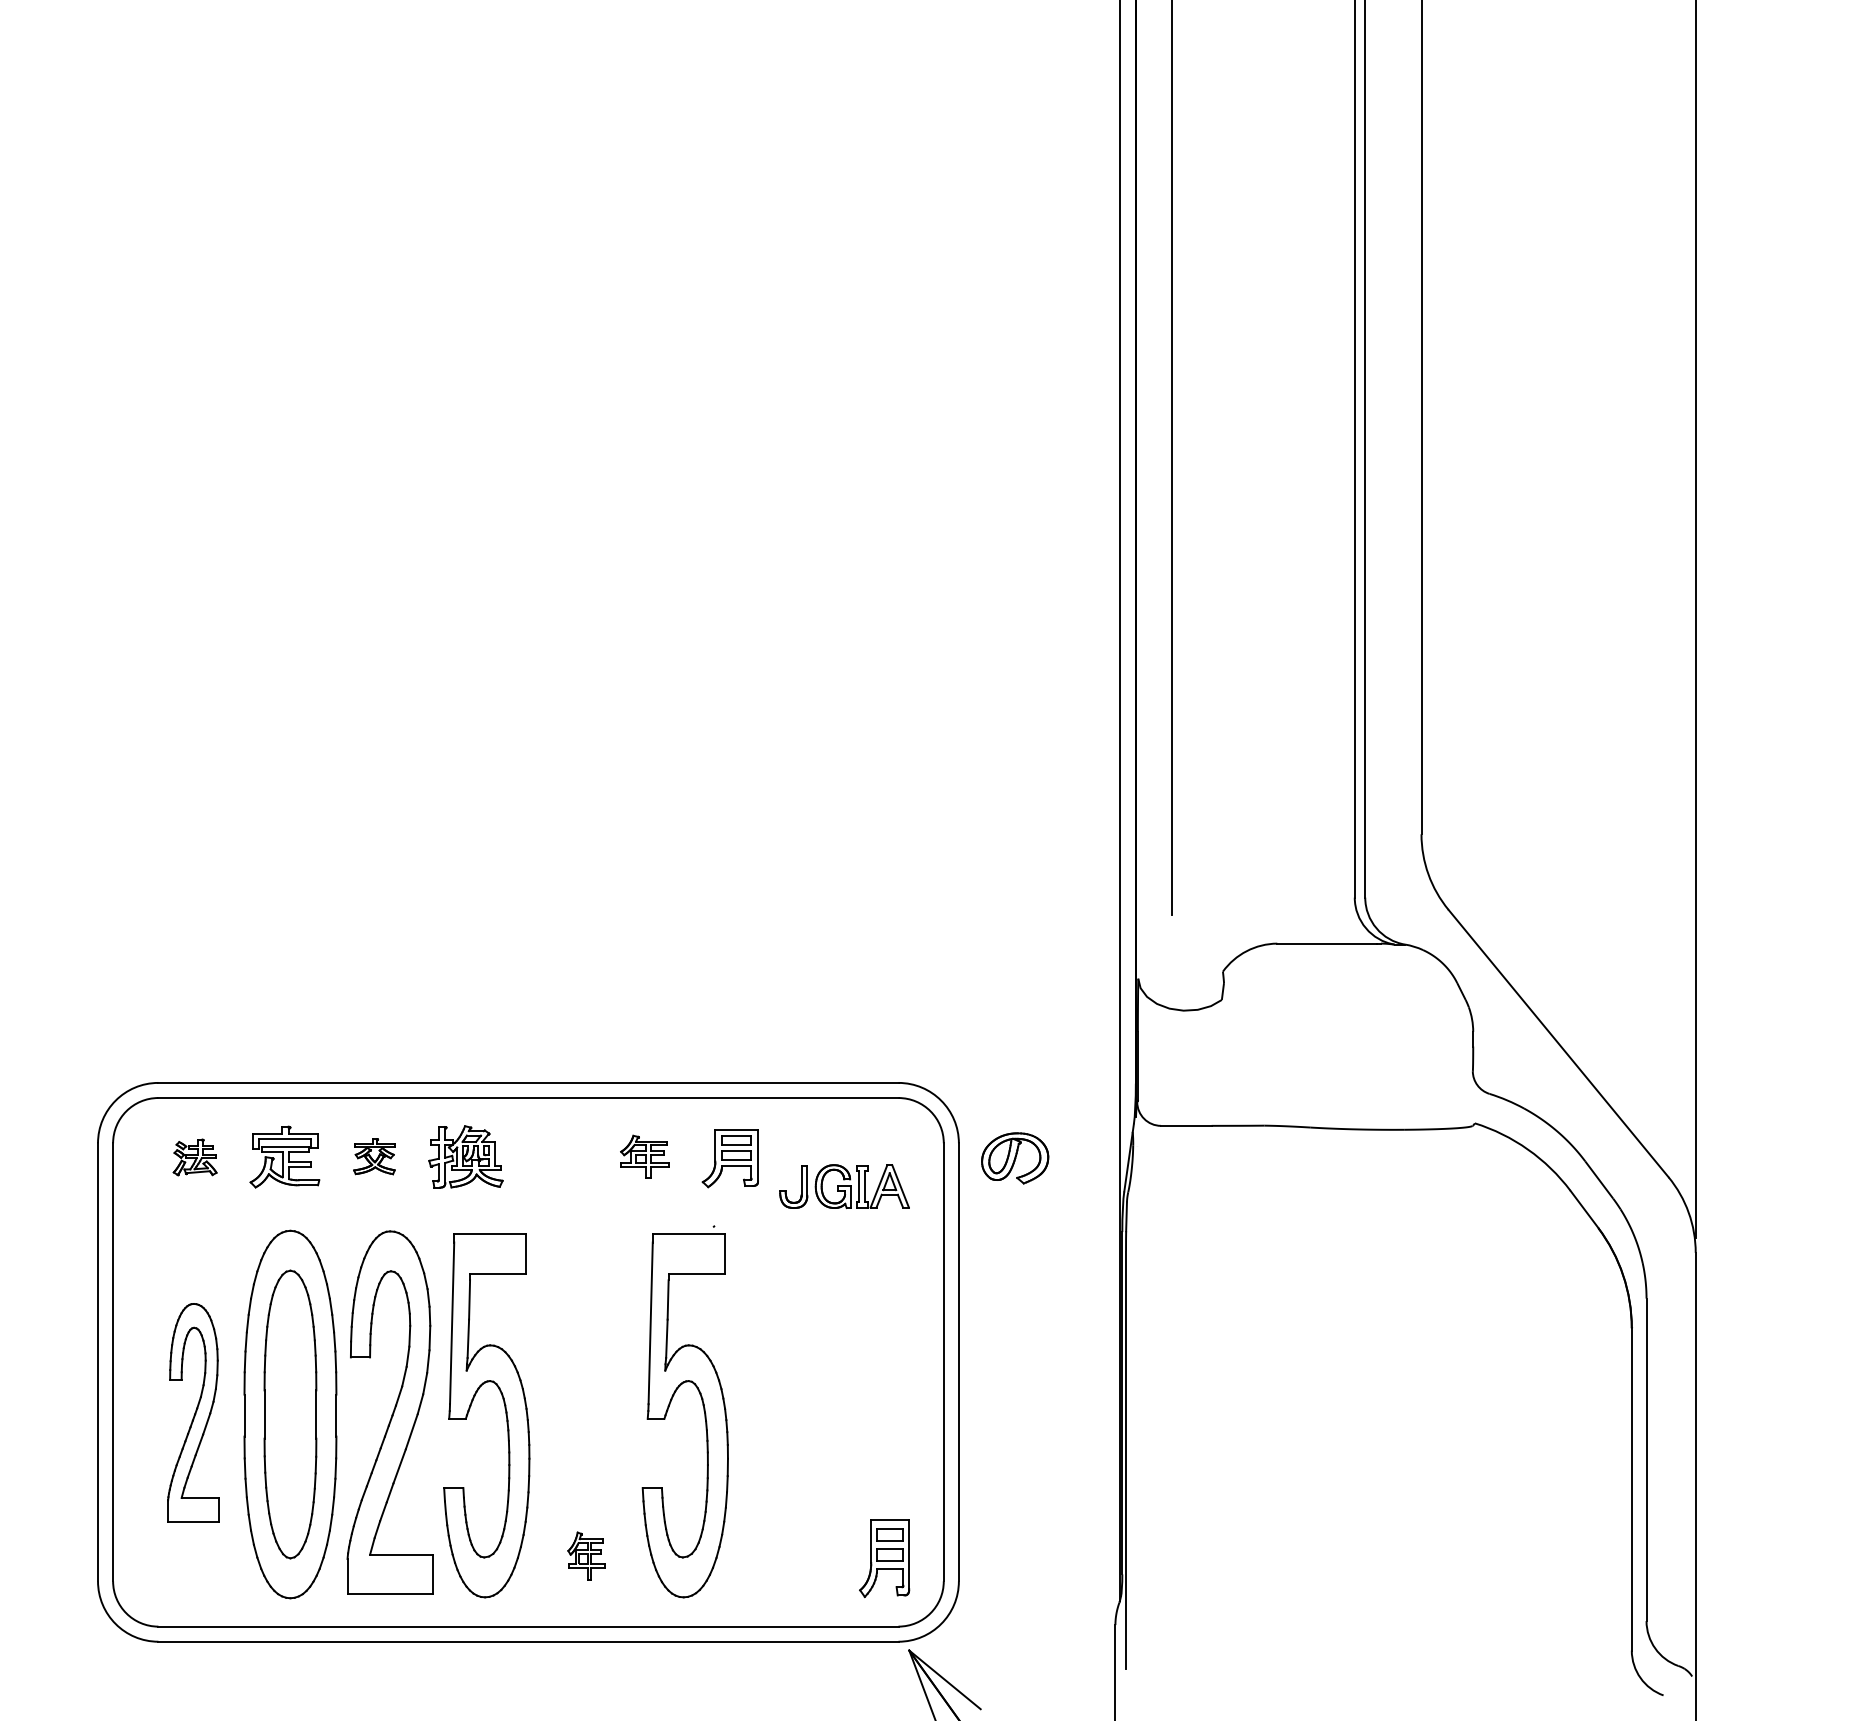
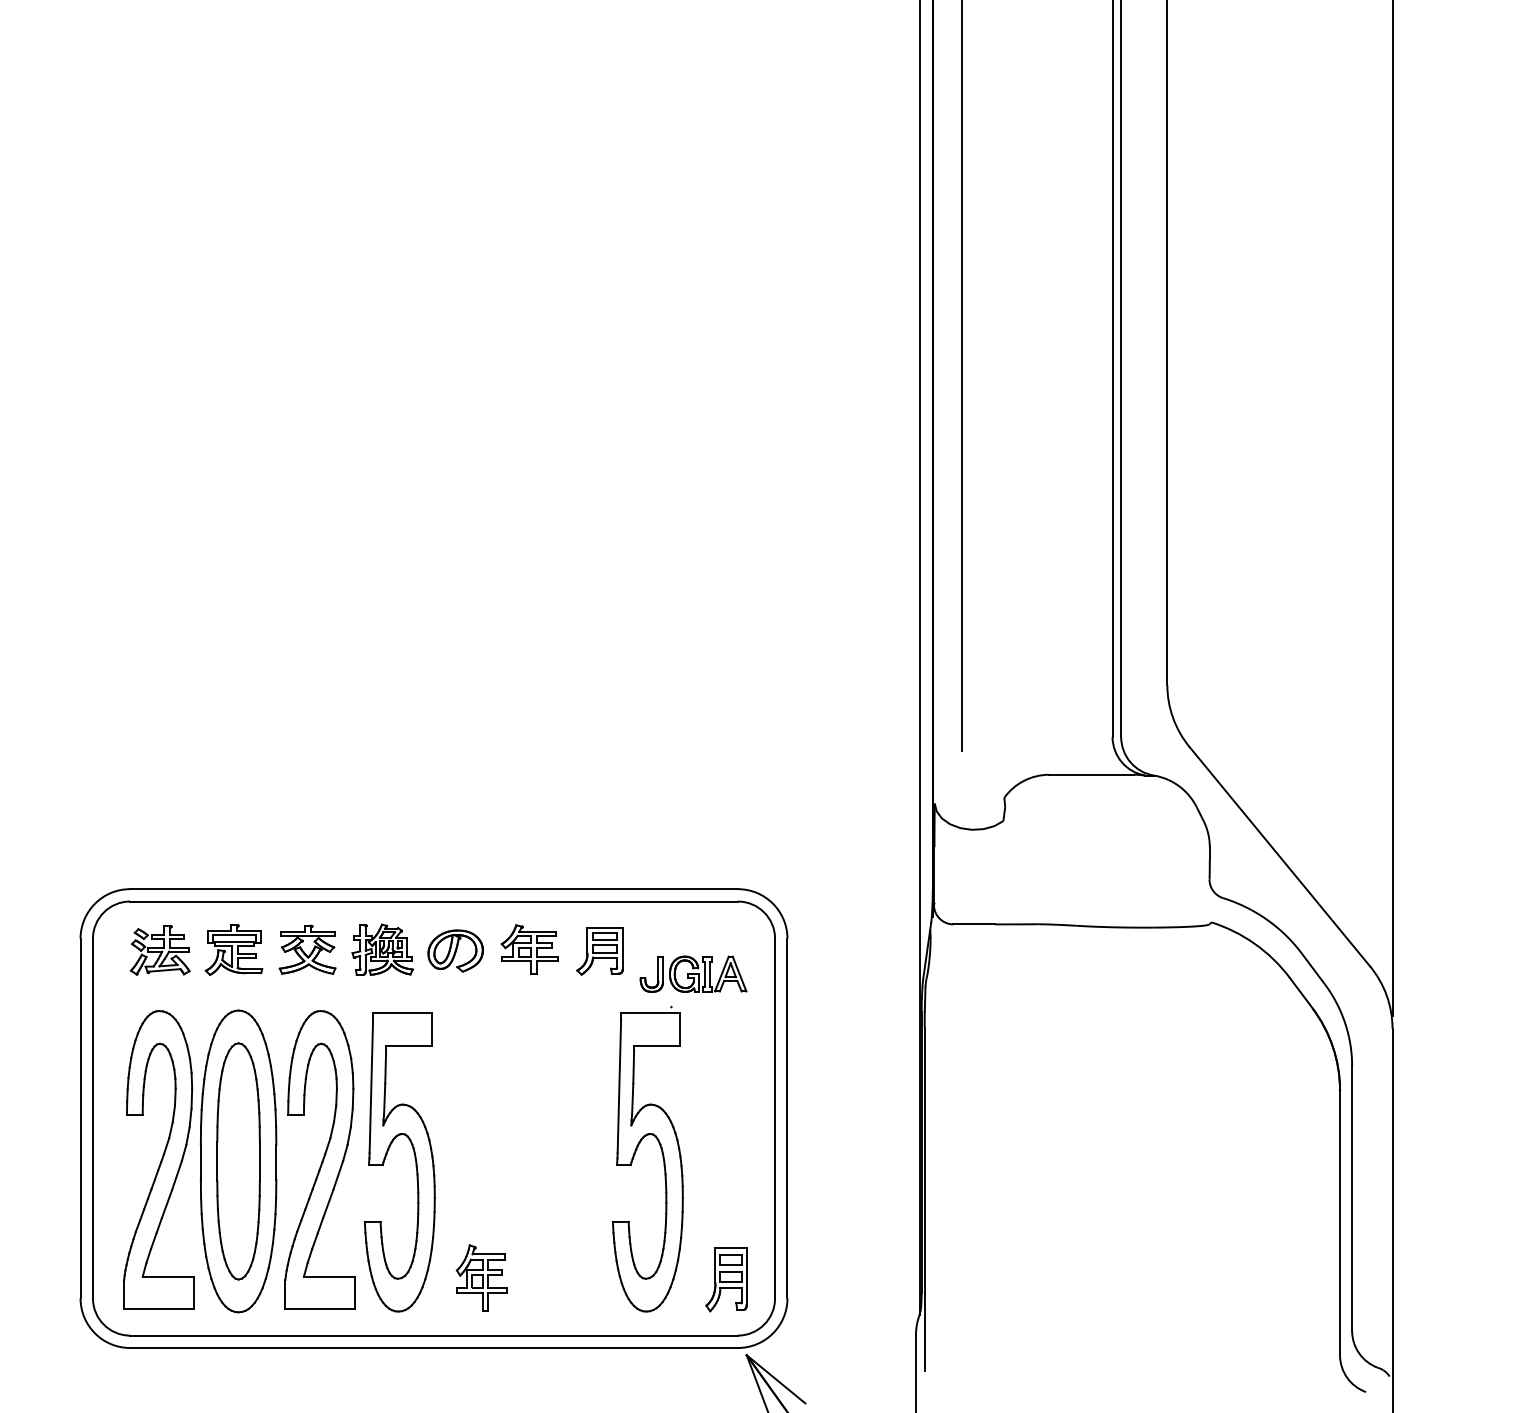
part: (374, 1156) -> (307, 949), size x1.67
part: (644, 1156) -> (529, 949), size x1.43
part: (195, 1157) -> (160, 950), size x1.67
part: (1014, 1157) -> (455, 950), moved
part: (670, 1406) -> (635, 1154), moved
part: (192, 1412) -> (158, 1159), size x1.67
part: (586, 1555) -> (481, 1277), size x1.67

